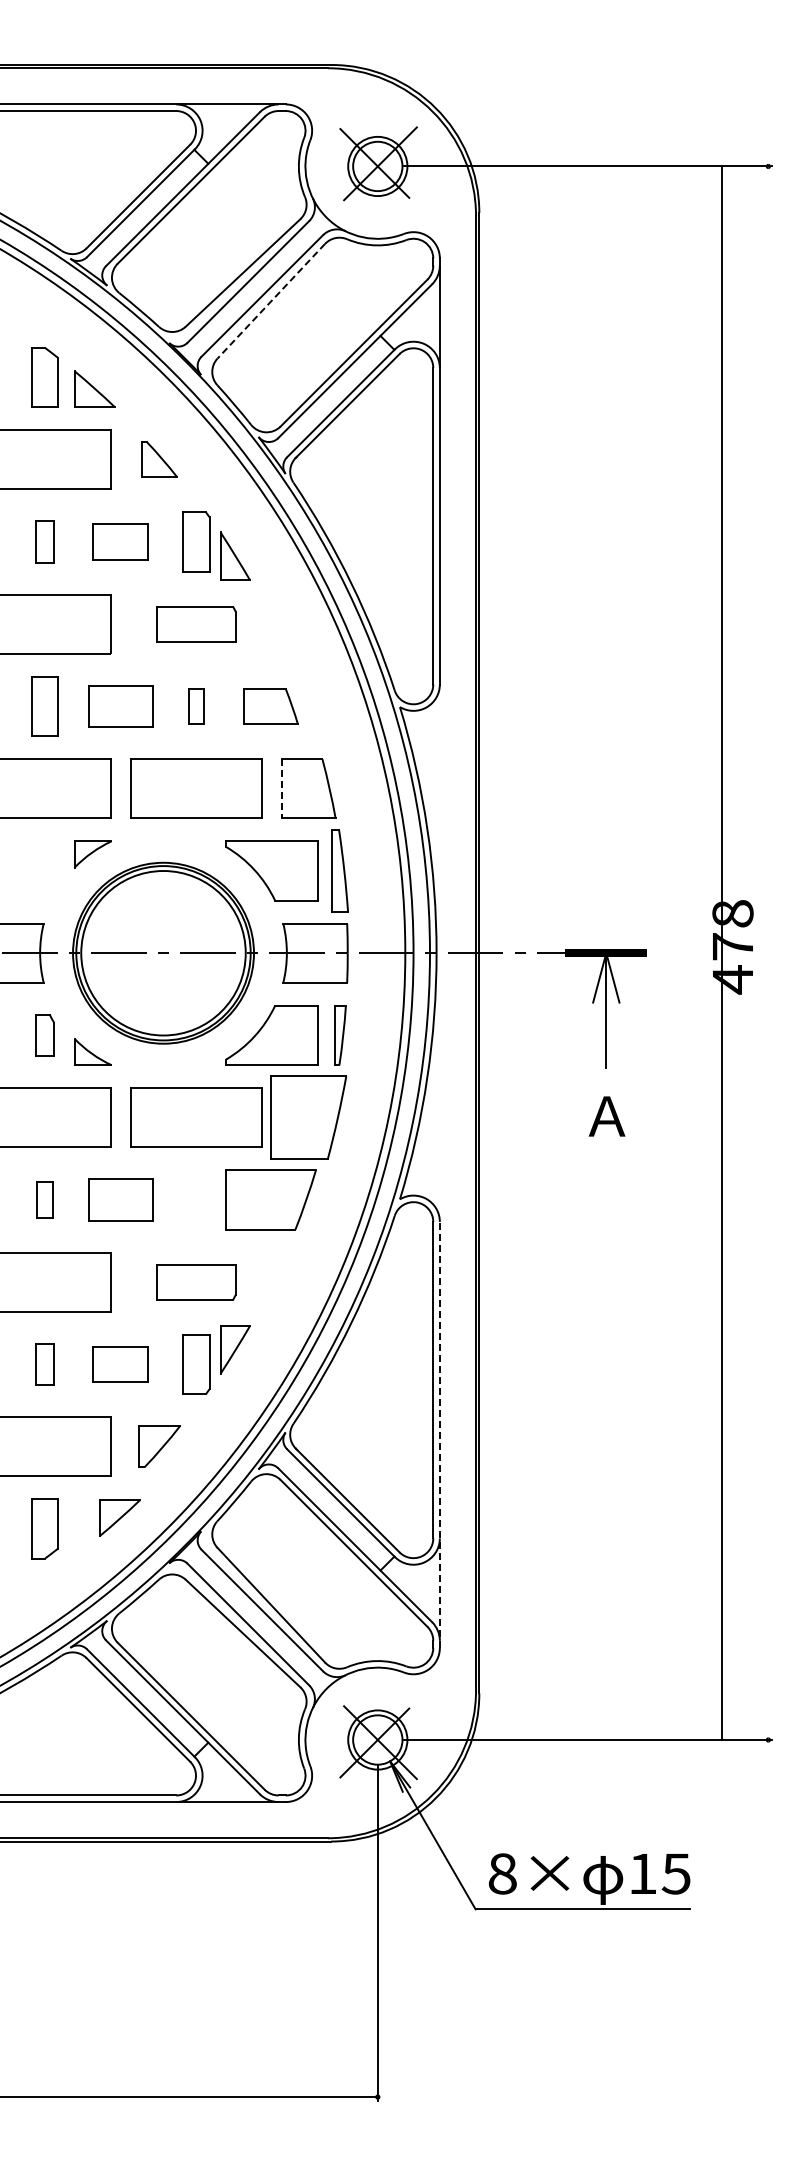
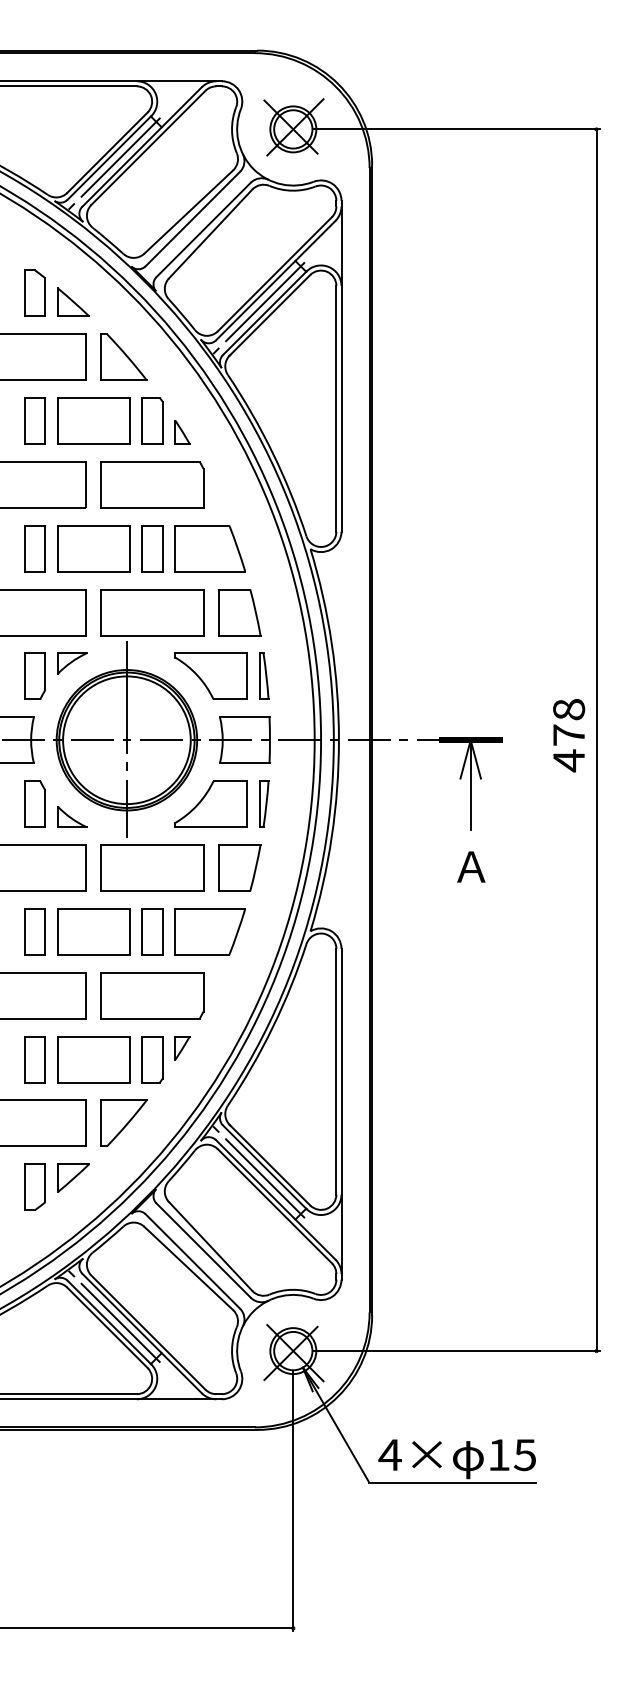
line: (143, 214) -> (111, 166), added
line: (271, 301) -> (210, 234), dashed -> solid
line: (329, 400) -> (255, 311), added
part: (159, 459) -> (123, 356), size x1.67
part: (44, 541) -> (34, 420), size x1.43
part: (120, 541) -> (93, 420), size x1.67
part: (234, 556) -> (182, 432), size x0.62
part: (196, 624) -> (152, 485), size x1.67
part: (120, 706) -> (93, 548), size x1.43
part: (196, 706) -> (152, 548), size x1.67
part: (270, 706) -> (210, 548), size x1.67
line: (281, 788) -> (218, 612), dashed -> solid
part: (44, 870) -> (34, 676), added
part: (340, 870) -> (264, 676), size x0.71
line: (163, 952) -> (126, 739), added
line: (722, 953) -> (596, 740), moved
part: (44, 1035) -> (34, 804), size x1.43
part: (308, 1117) -> (239, 867), size x0.71
part: (44, 1199) -> (34, 931), size x1.67
part: (120, 1199) -> (93, 931), size x1.43
part: (196, 1199) -> (152, 931), added
part: (196, 1282) -> (152, 995), size x1.67
part: (234, 1349) -> (182, 1047), size x0.62
part: (44, 1364) -> (34, 1059), size x1.43
part: (120, 1364) -> (93, 1059), size x1.67
line: (439, 1434) -> (341, 1113), dashed -> solid
part: (159, 1446) -> (123, 1123), size x1.43
line: (329, 1505) -> (255, 1169), added
part: (119, 1517) -> (73, 1177), moved
line: (143, 1691) -> (111, 1313), added
text: (502, 1873) -> (390, 1454), 8× -> 4×

